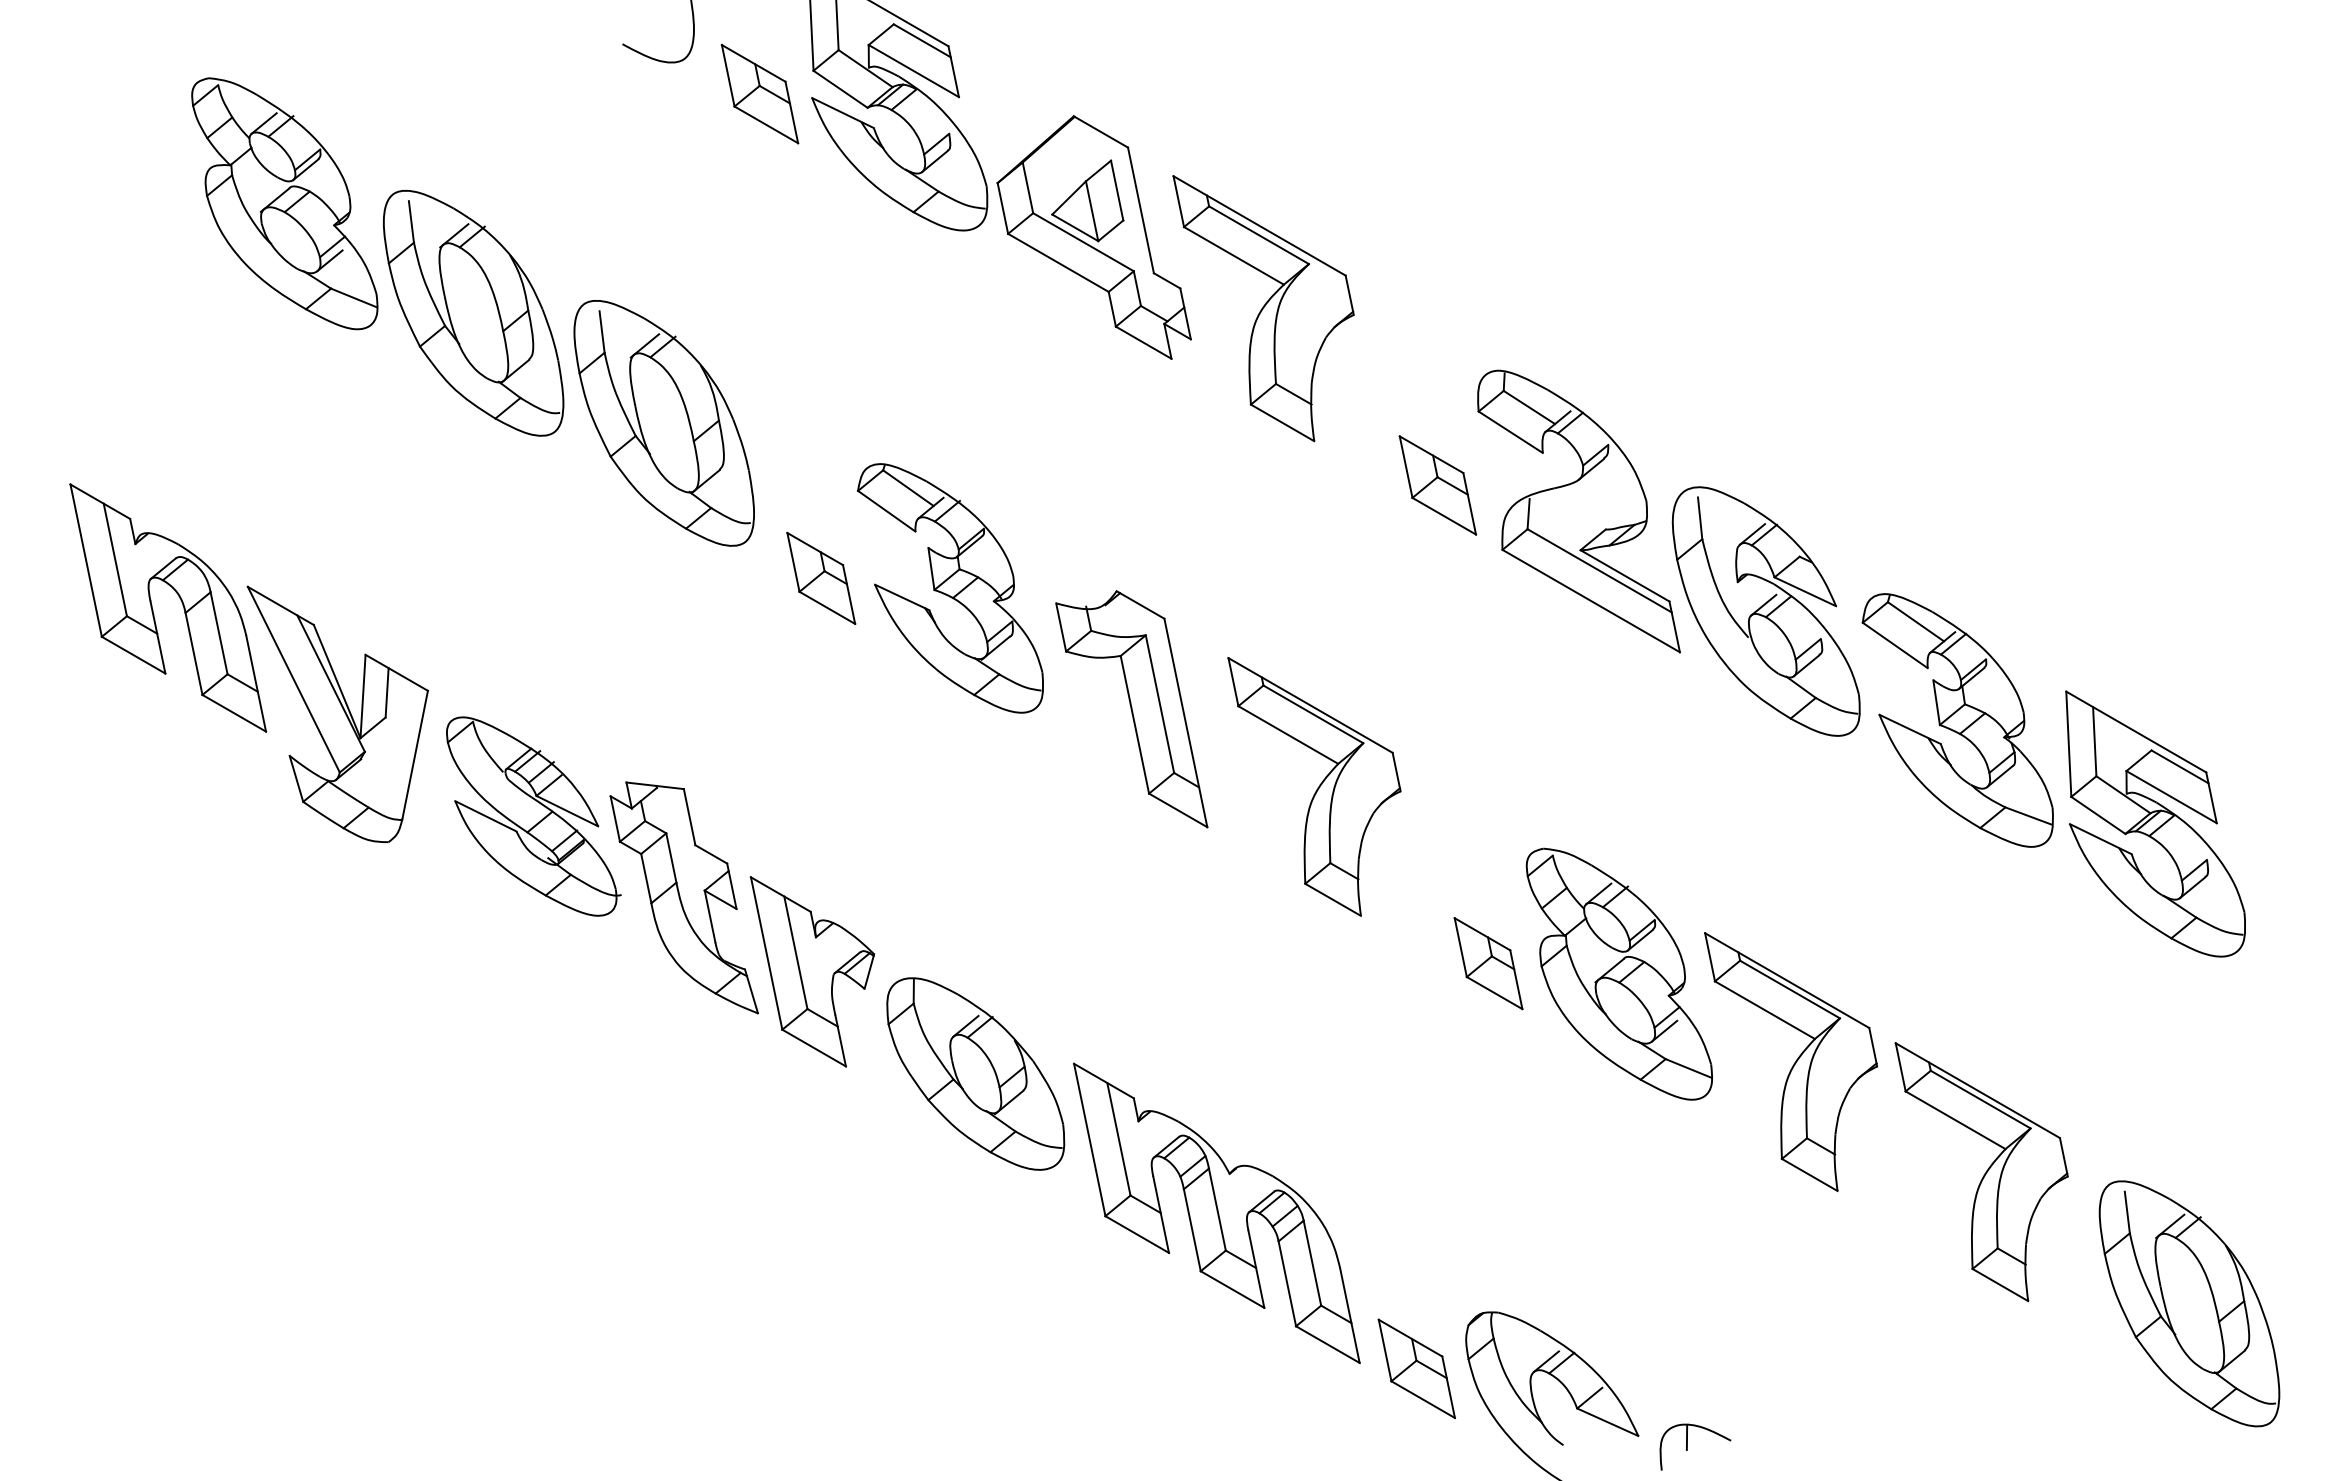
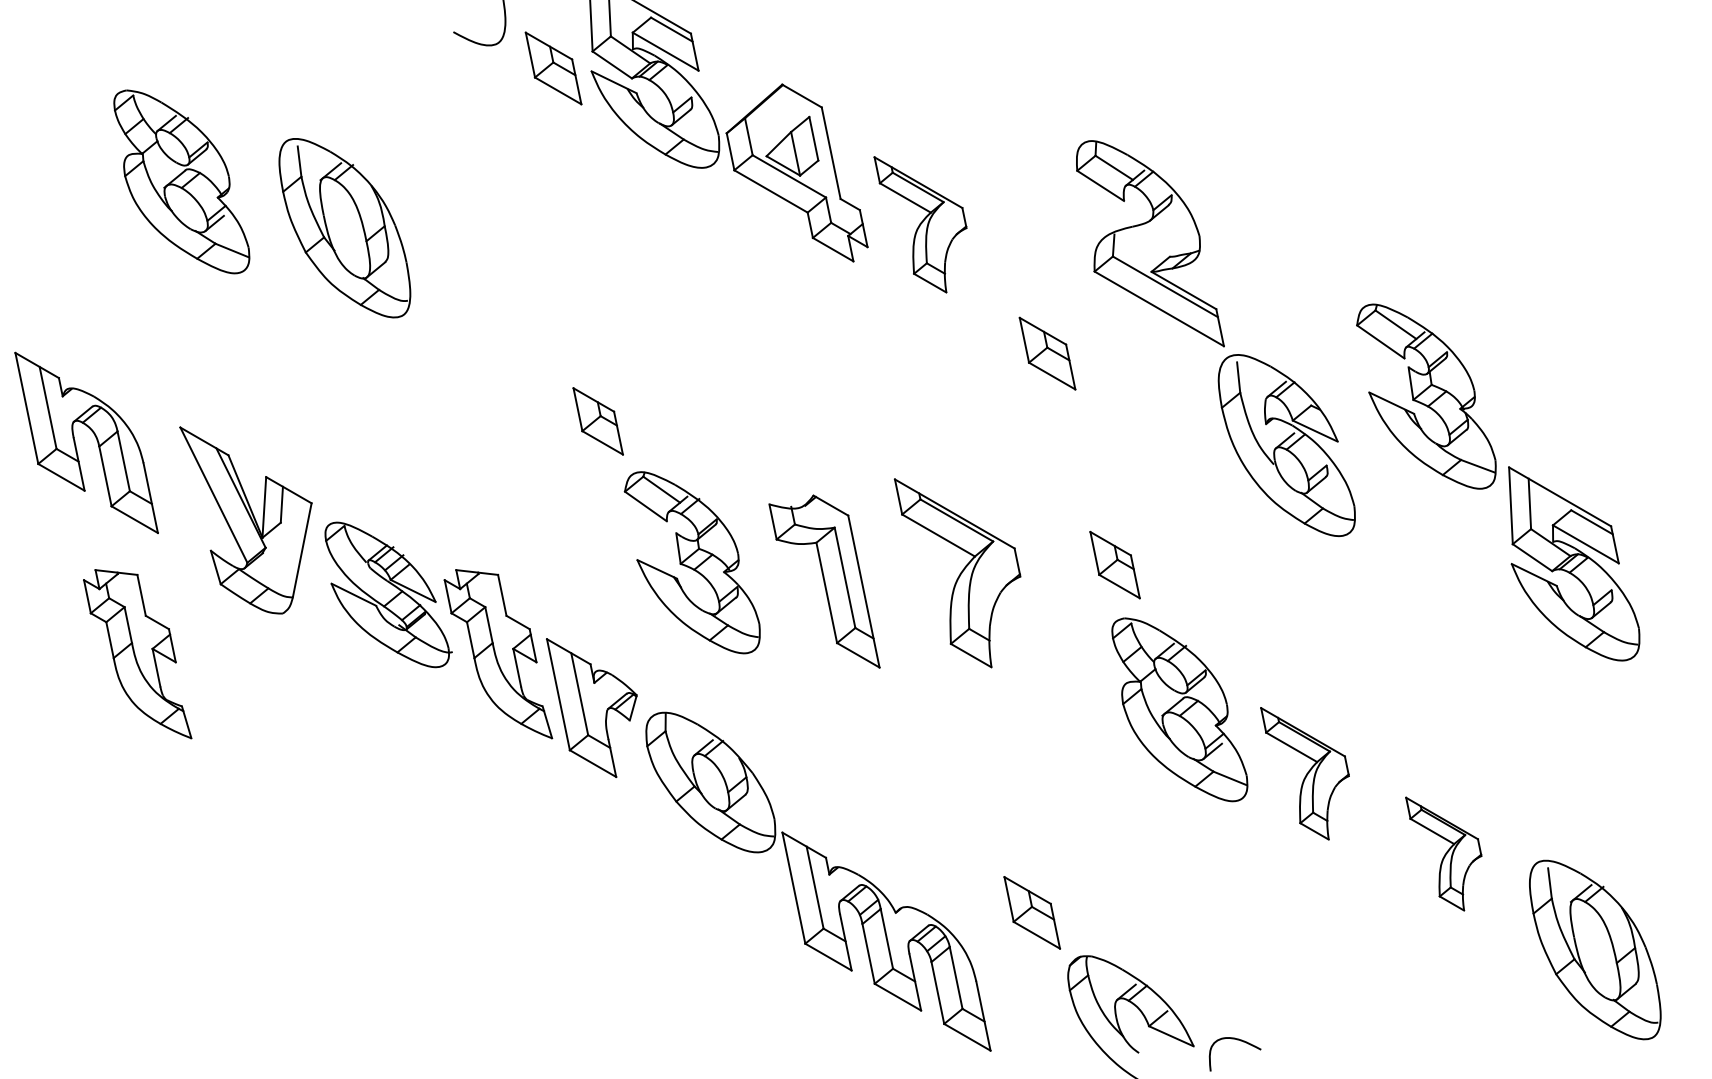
part: (284, 203) -> (181, 181), moved
part: (1263, 308) -> (920, 224), size x0.7
part: (663, 423) -> (483, 308), removed
part: (1578, 511) -> (1150, 243), moved
part: (950, 588) -> (692, 562), moved
part: (180, 600) -> (95, 437), moved
part: (1131, 709) -> (824, 581), moved
part: (1957, 720) -> (1426, 396), moved
part: (2155, 823) -> (1574, 563), moved
part: (188, 897) -> (137, 653), added
part: (1488, 963) -> (1115, 565), moved
part: (1791, 1061) -> (1305, 773), size x0.7
part: (1981, 1172) -> (1443, 854), size x0.6
part: (1216, 1212) -> (886, 941), moved
part: (1416, 1368) -> (1031, 912), moved
line: (1686, 1437) -> (1228, 1047), removed

